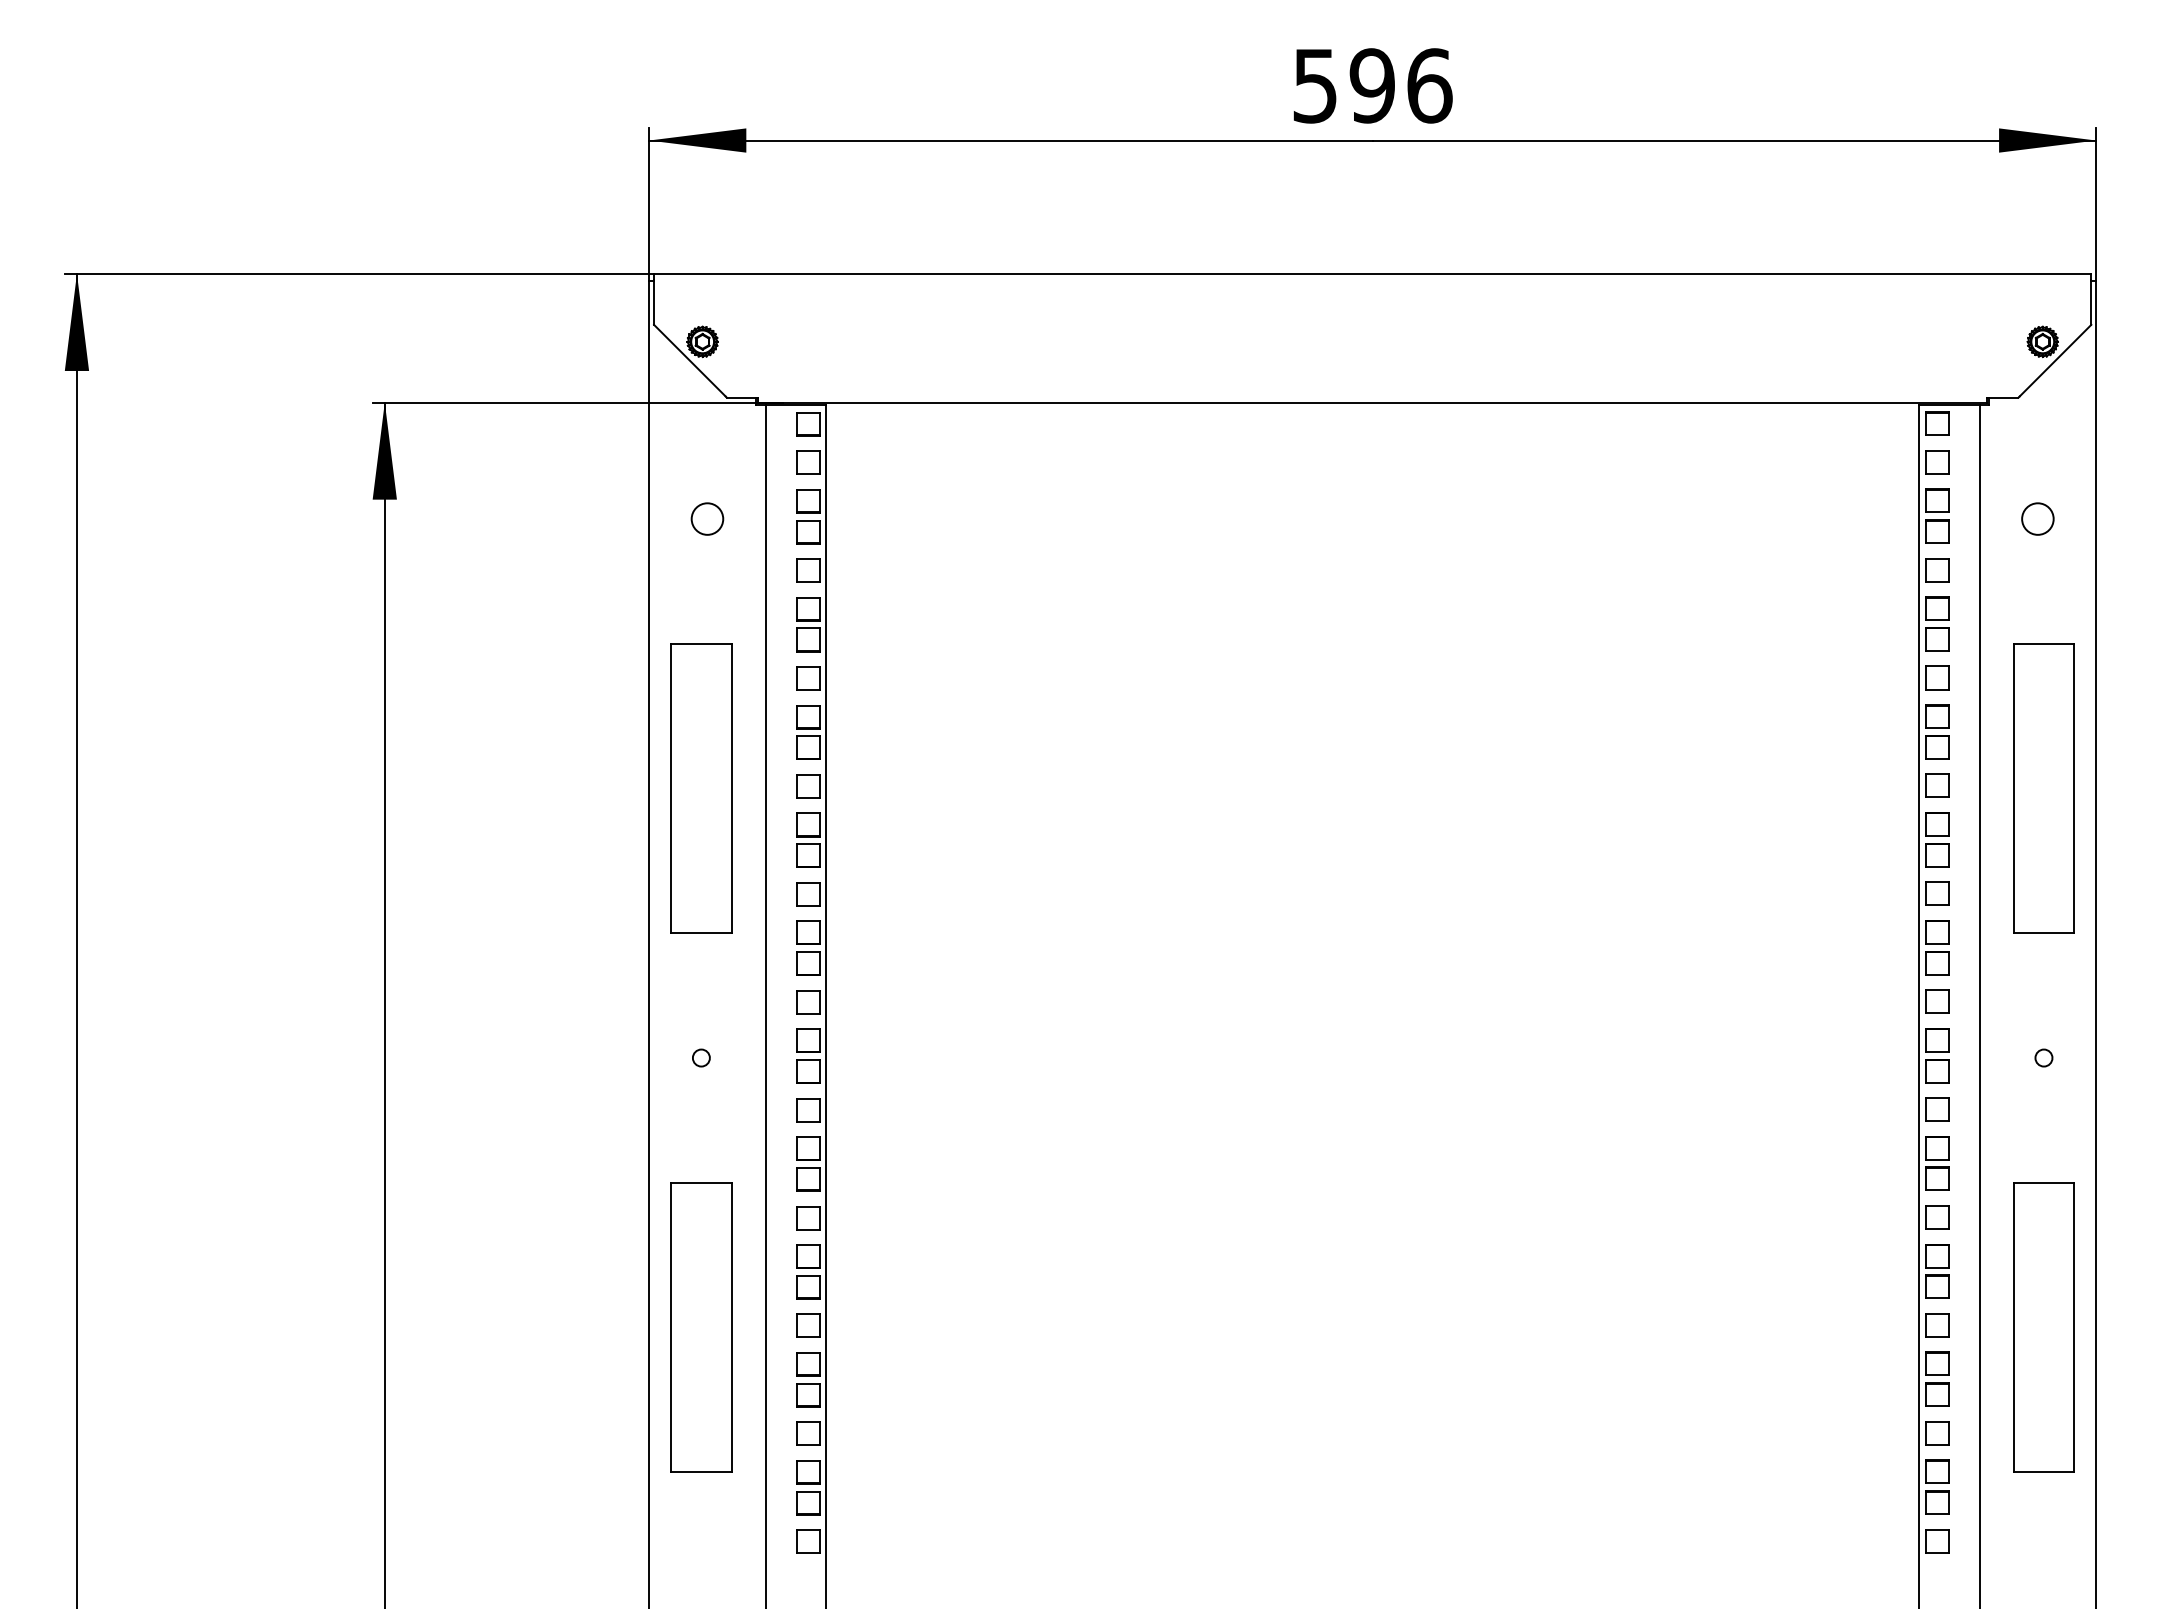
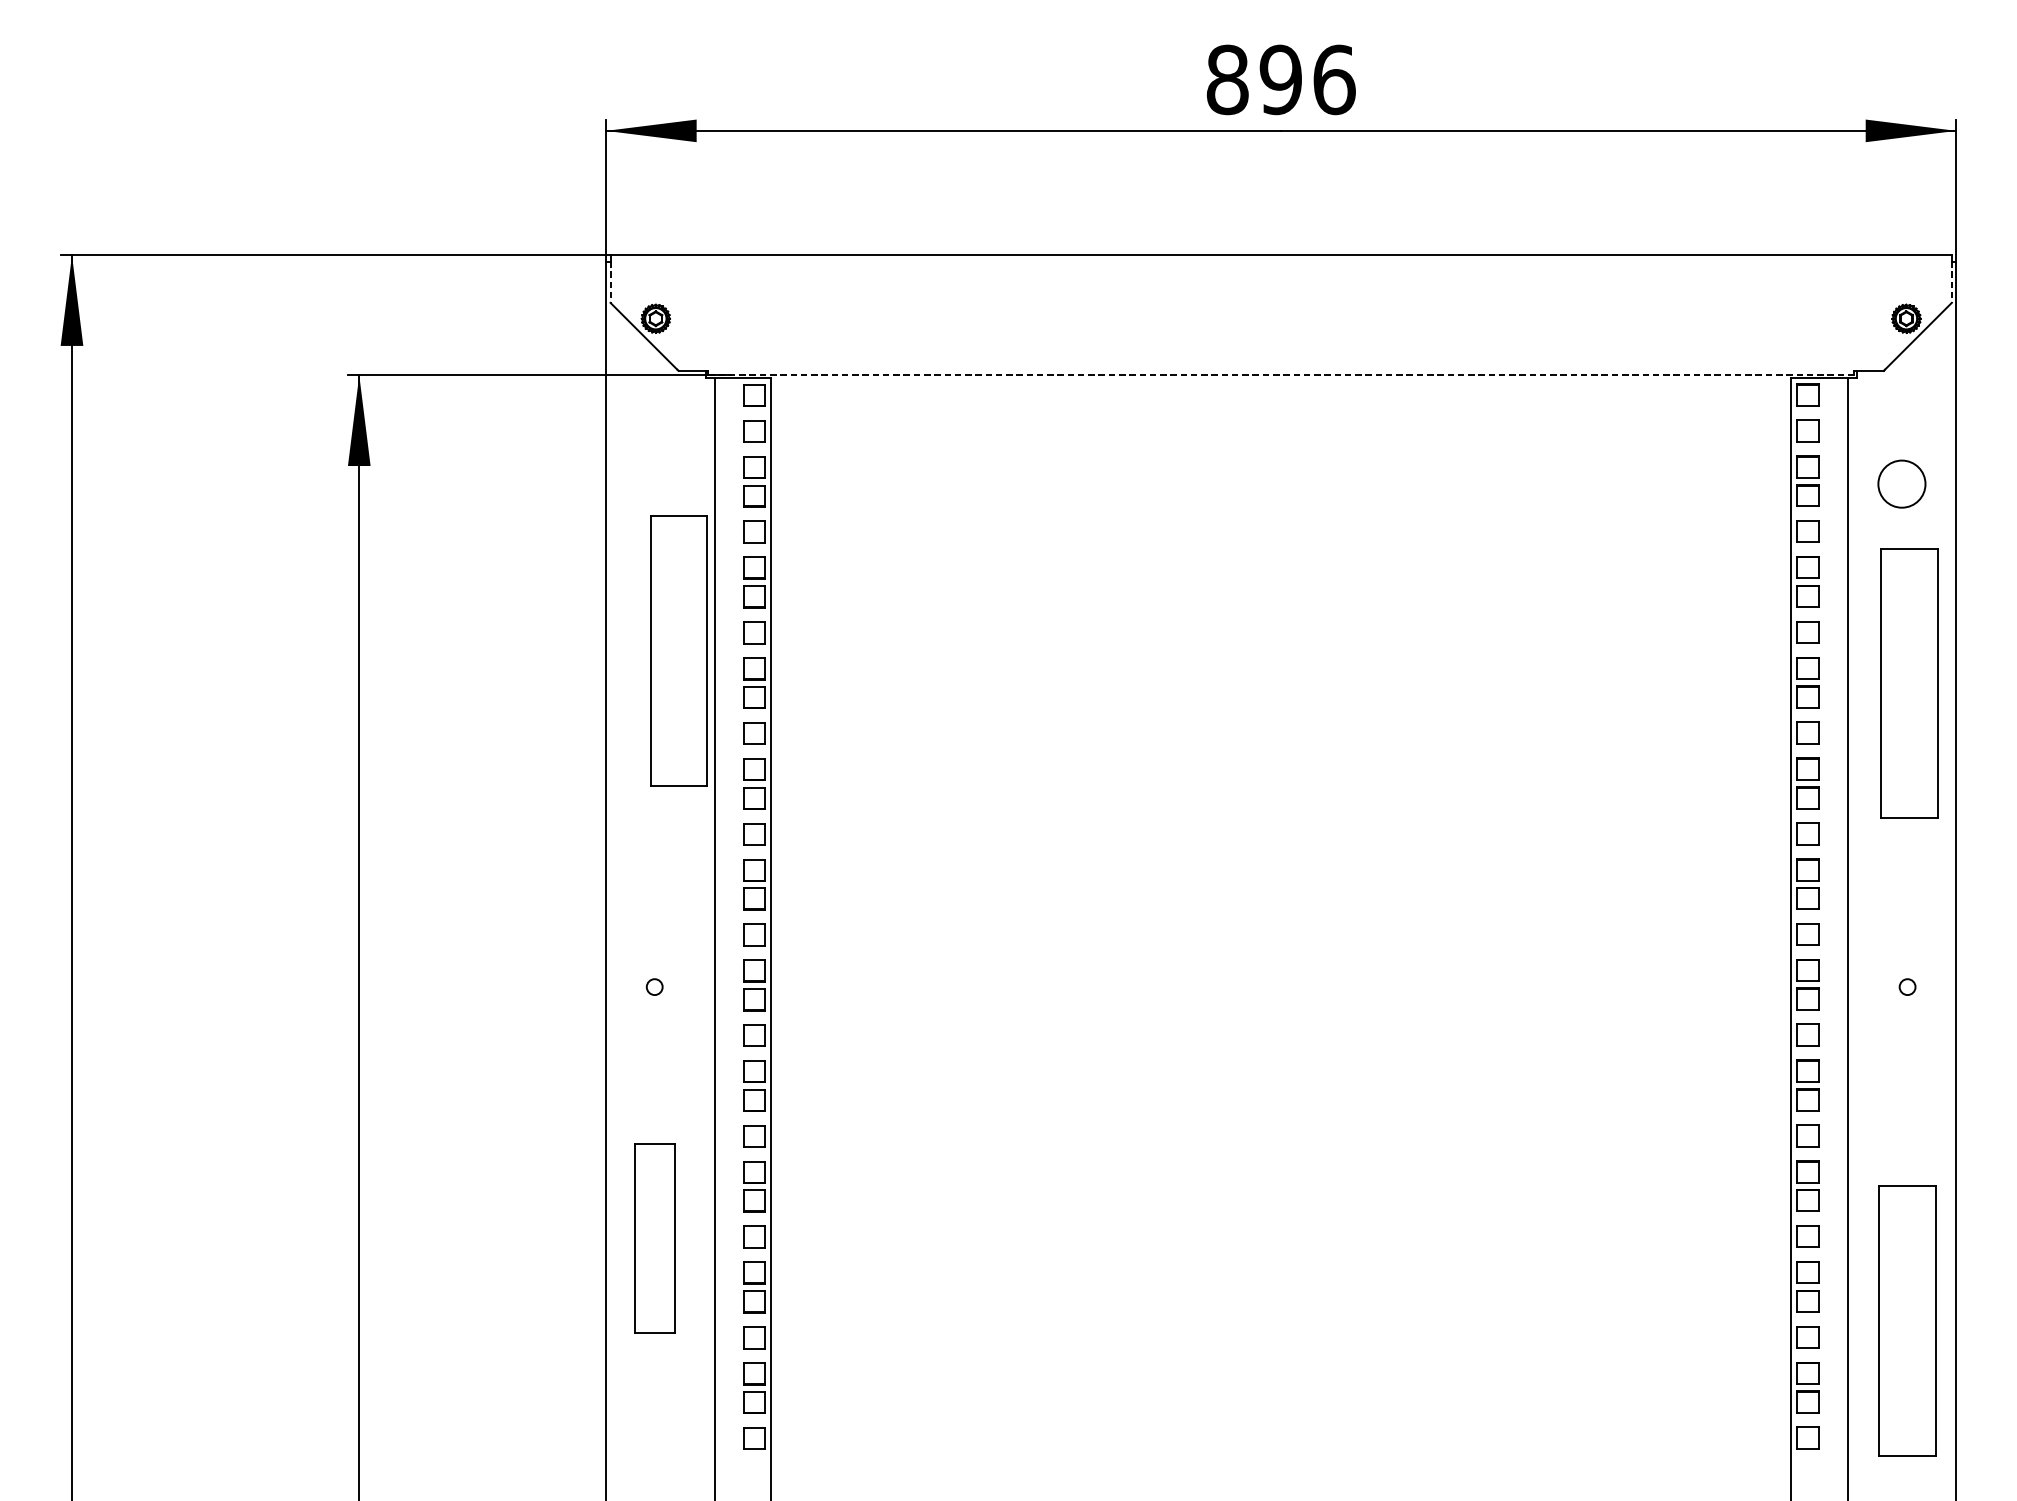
text: (1315, 85) -> (1227, 79), 596 -> 896
line: (654, 302) -> (610, 282), solid -> dashed
line: (2091, 302) -> (1951, 282), solid -> dashed
line: (1372, 402) -> (1280, 375), solid -> dashed
circle: (707, 518) -> (660, 483), removed
circle: (2037, 518) -> (1901, 483), size x1.6
part: (701, 788) -> (679, 650), moved
part: (2043, 788) -> (1909, 683), moved
part: (701, 1327) -> (654, 1238), size x0.7
part: (2043, 1327) -> (1907, 1320), moved

